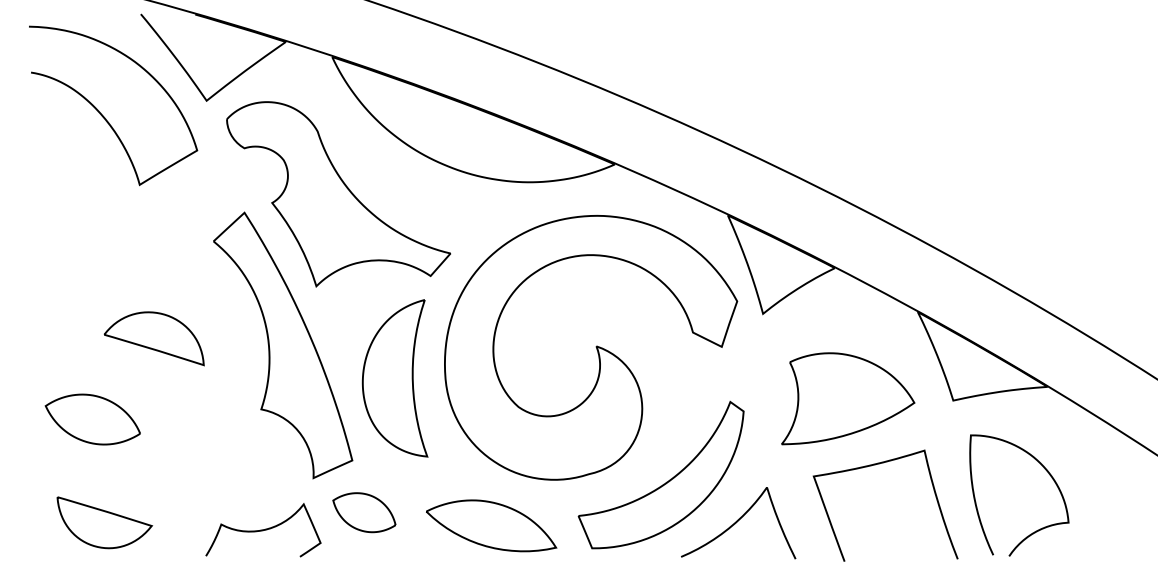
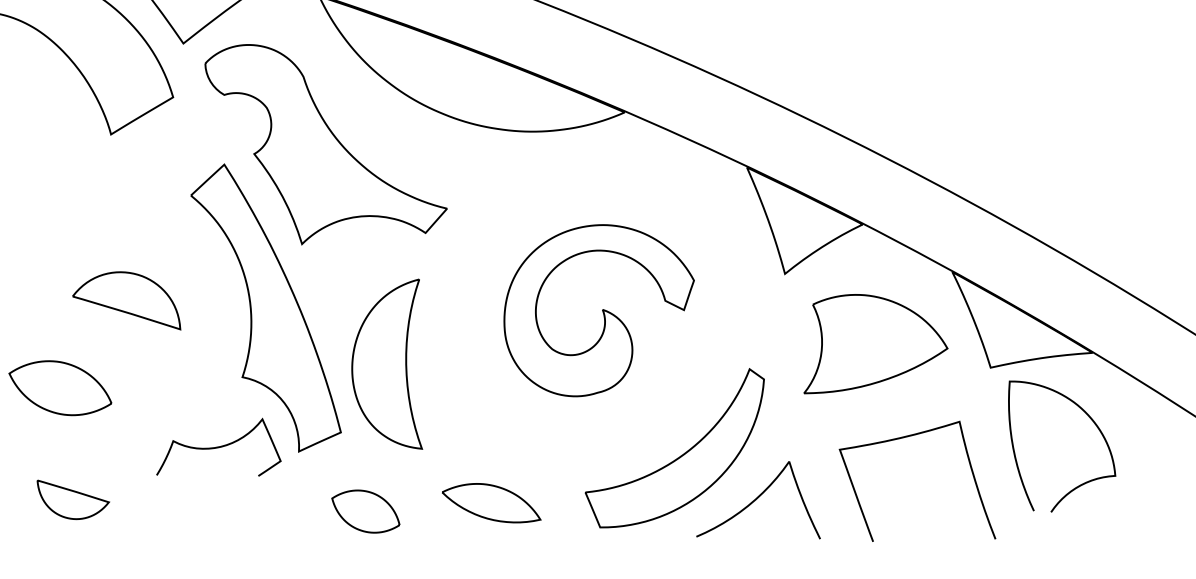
part: (591, 347) -> (599, 310), size x0.6
part: (394, 378) -> (386, 364), moved
part: (848, 398) -> (876, 343), moved
curve: (1049, 475) -> (1094, 424), moved
part: (364, 512) -> (365, 511), moved
part: (104, 522) -> (72, 499), size x0.7
part: (491, 525) -> (491, 502), size x0.7
curve: (263, 530) -> (218, 447), moved

